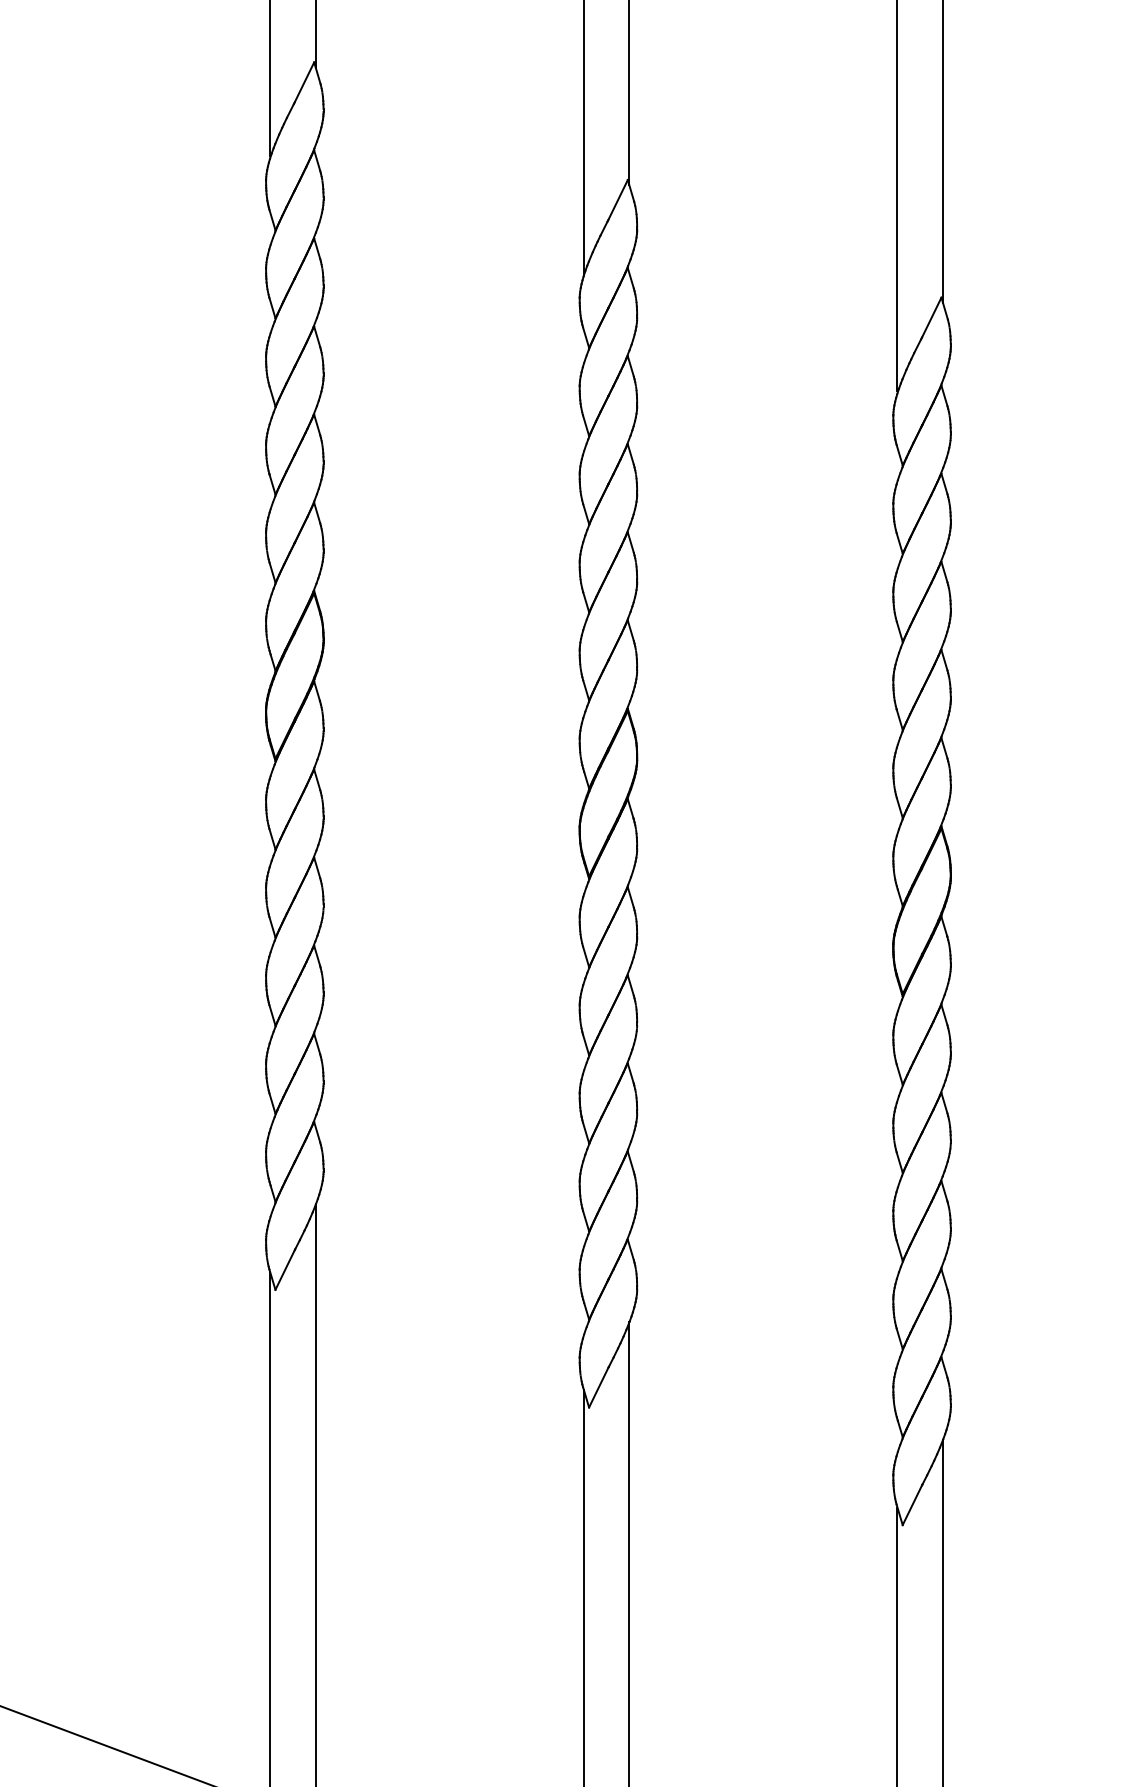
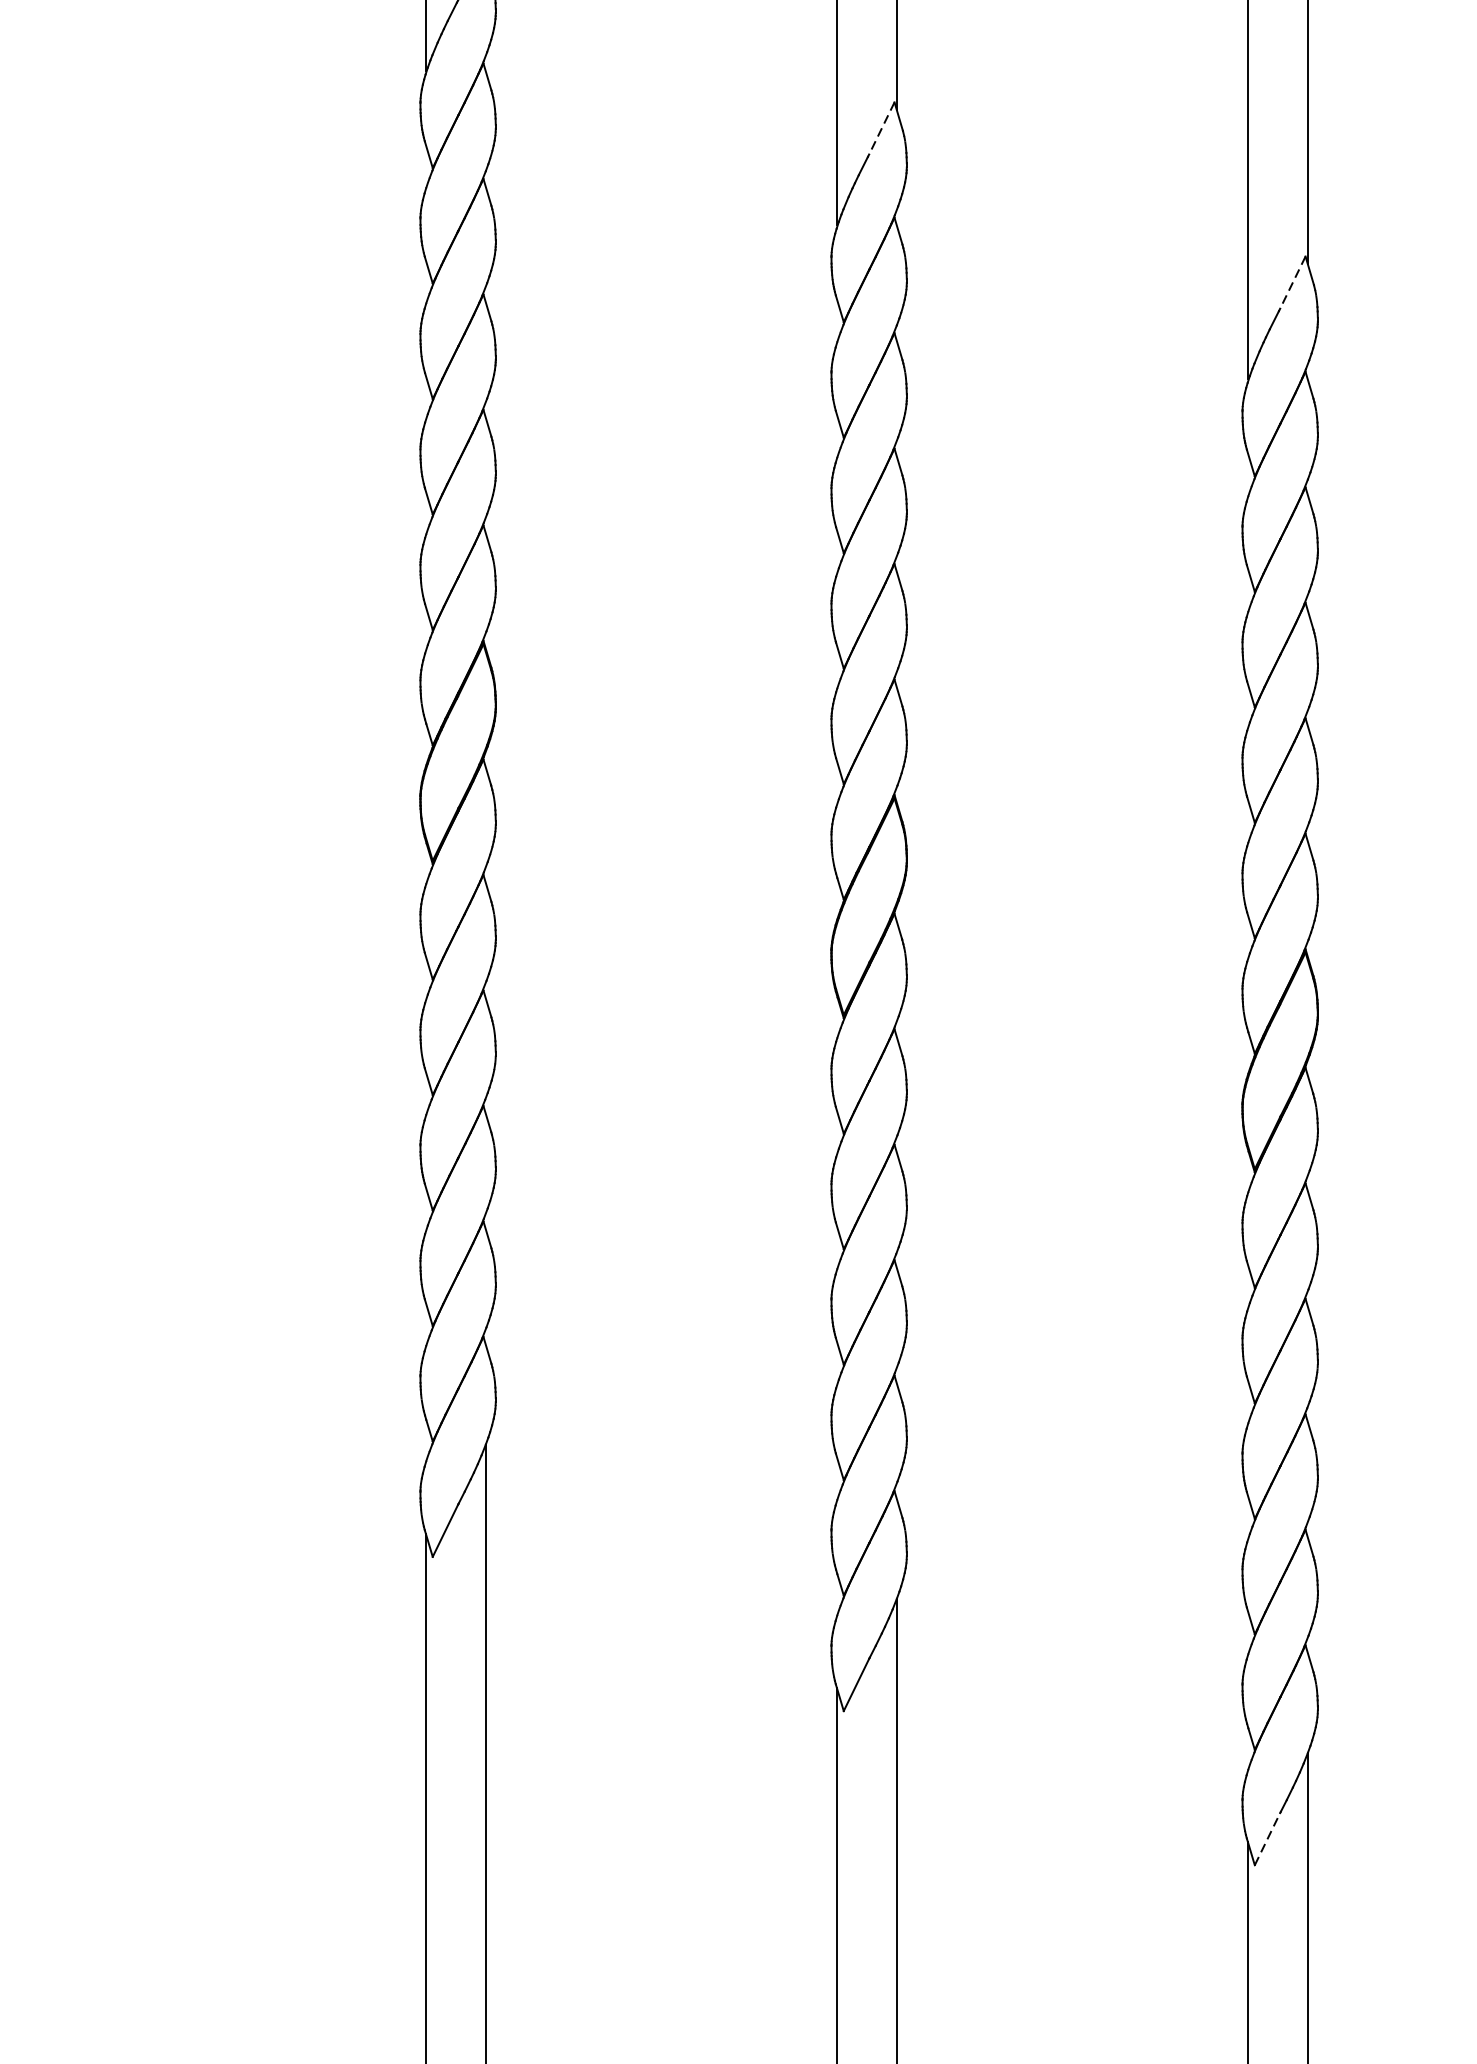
line: (617, 200) -> (881, 129), solid -> dashed
line: (931, 318) -> (1292, 283), solid -> dashed
line: (912, 1504) -> (1267, 1838), solid -> dashed

